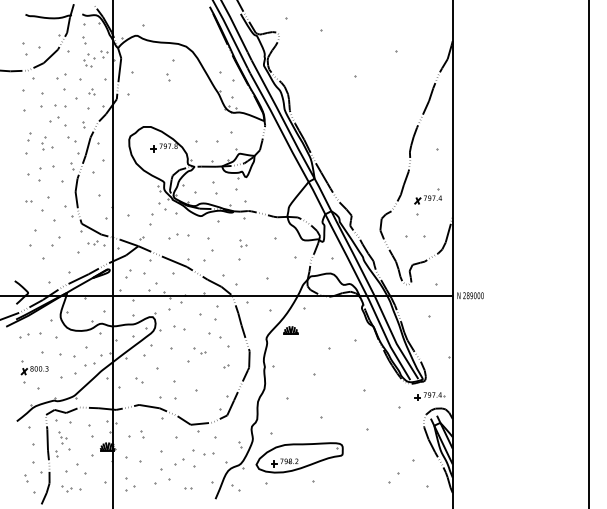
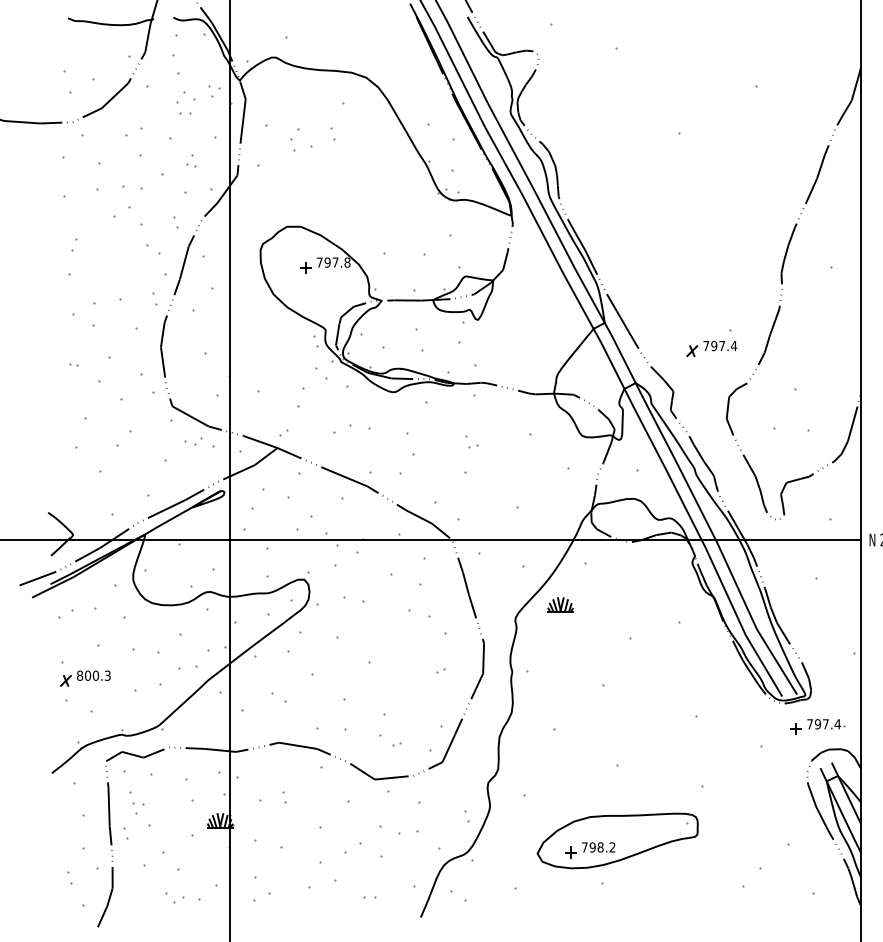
part: (84, 40) -> (177, 66), size x1.6
part: (47, 143) -> (301, 140), moved
part: (427, 196) -> (710, 342), moved
part: (128, 273) -> (259, 498), size x1.6
part: (199, 350) -> (390, 740), moved
part: (299, 457) -> (617, 840), moved
part: (71, 488) -> (183, 897), moved

